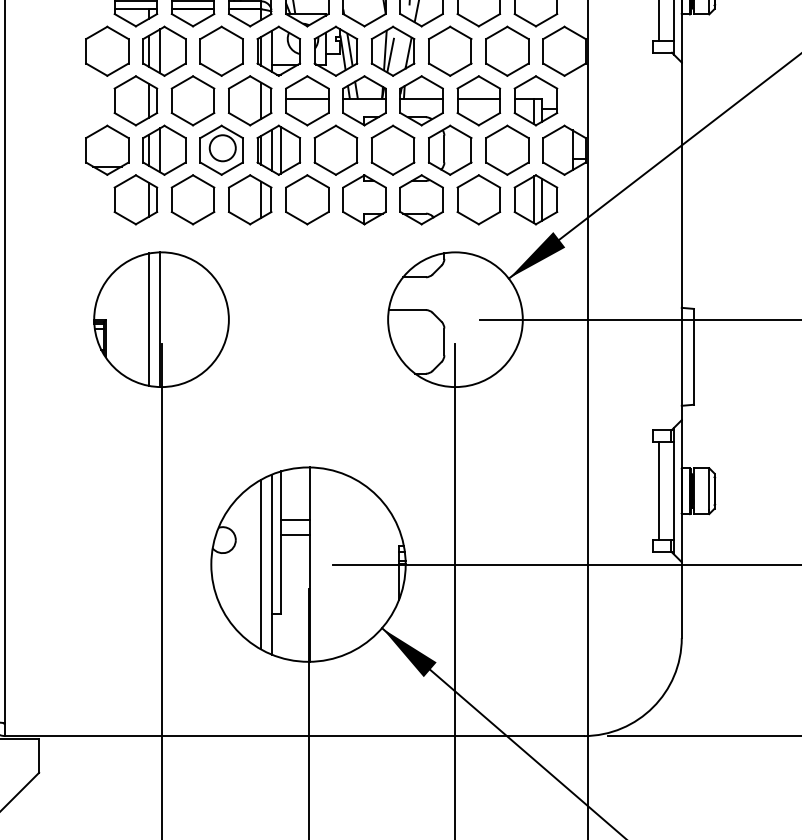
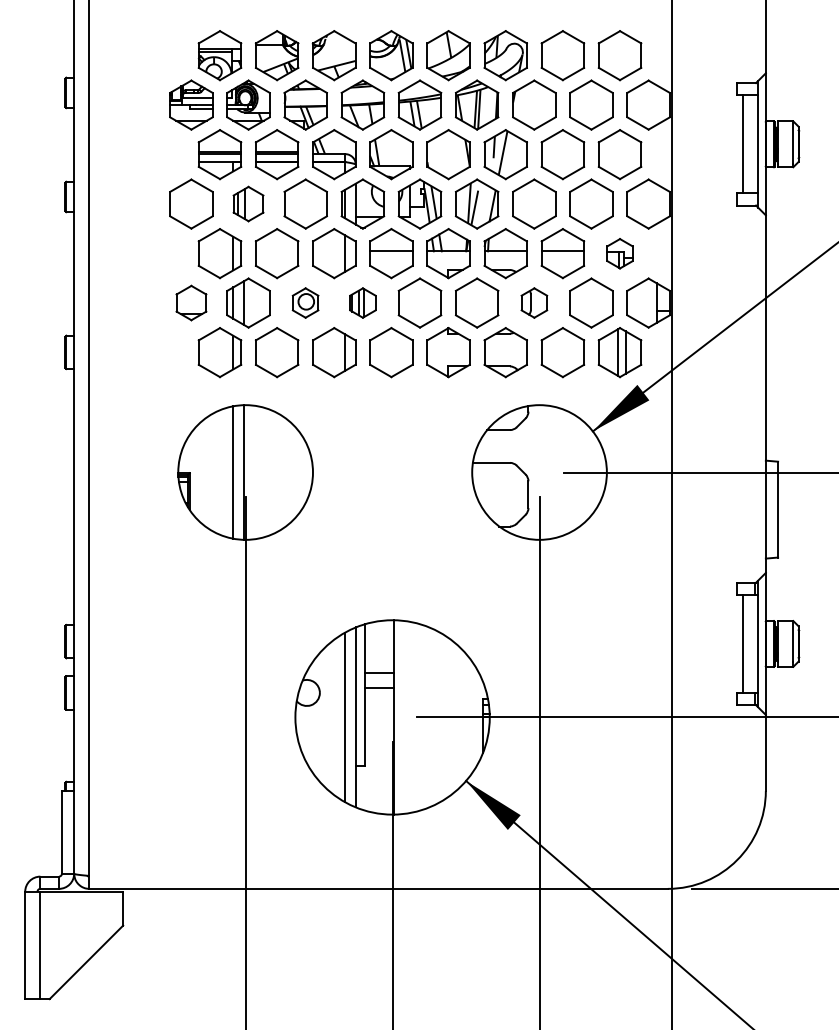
part: (164, 50) -> (248, 203), size x0.7
part: (535, 100) -> (619, 253), size x0.6
part: (107, 149) -> (191, 302), size x0.7
part: (221, 149) -> (305, 302), size x0.6
part: (278, 149) -> (362, 302), size x0.6
part: (450, 149) -> (534, 302), size x0.6

